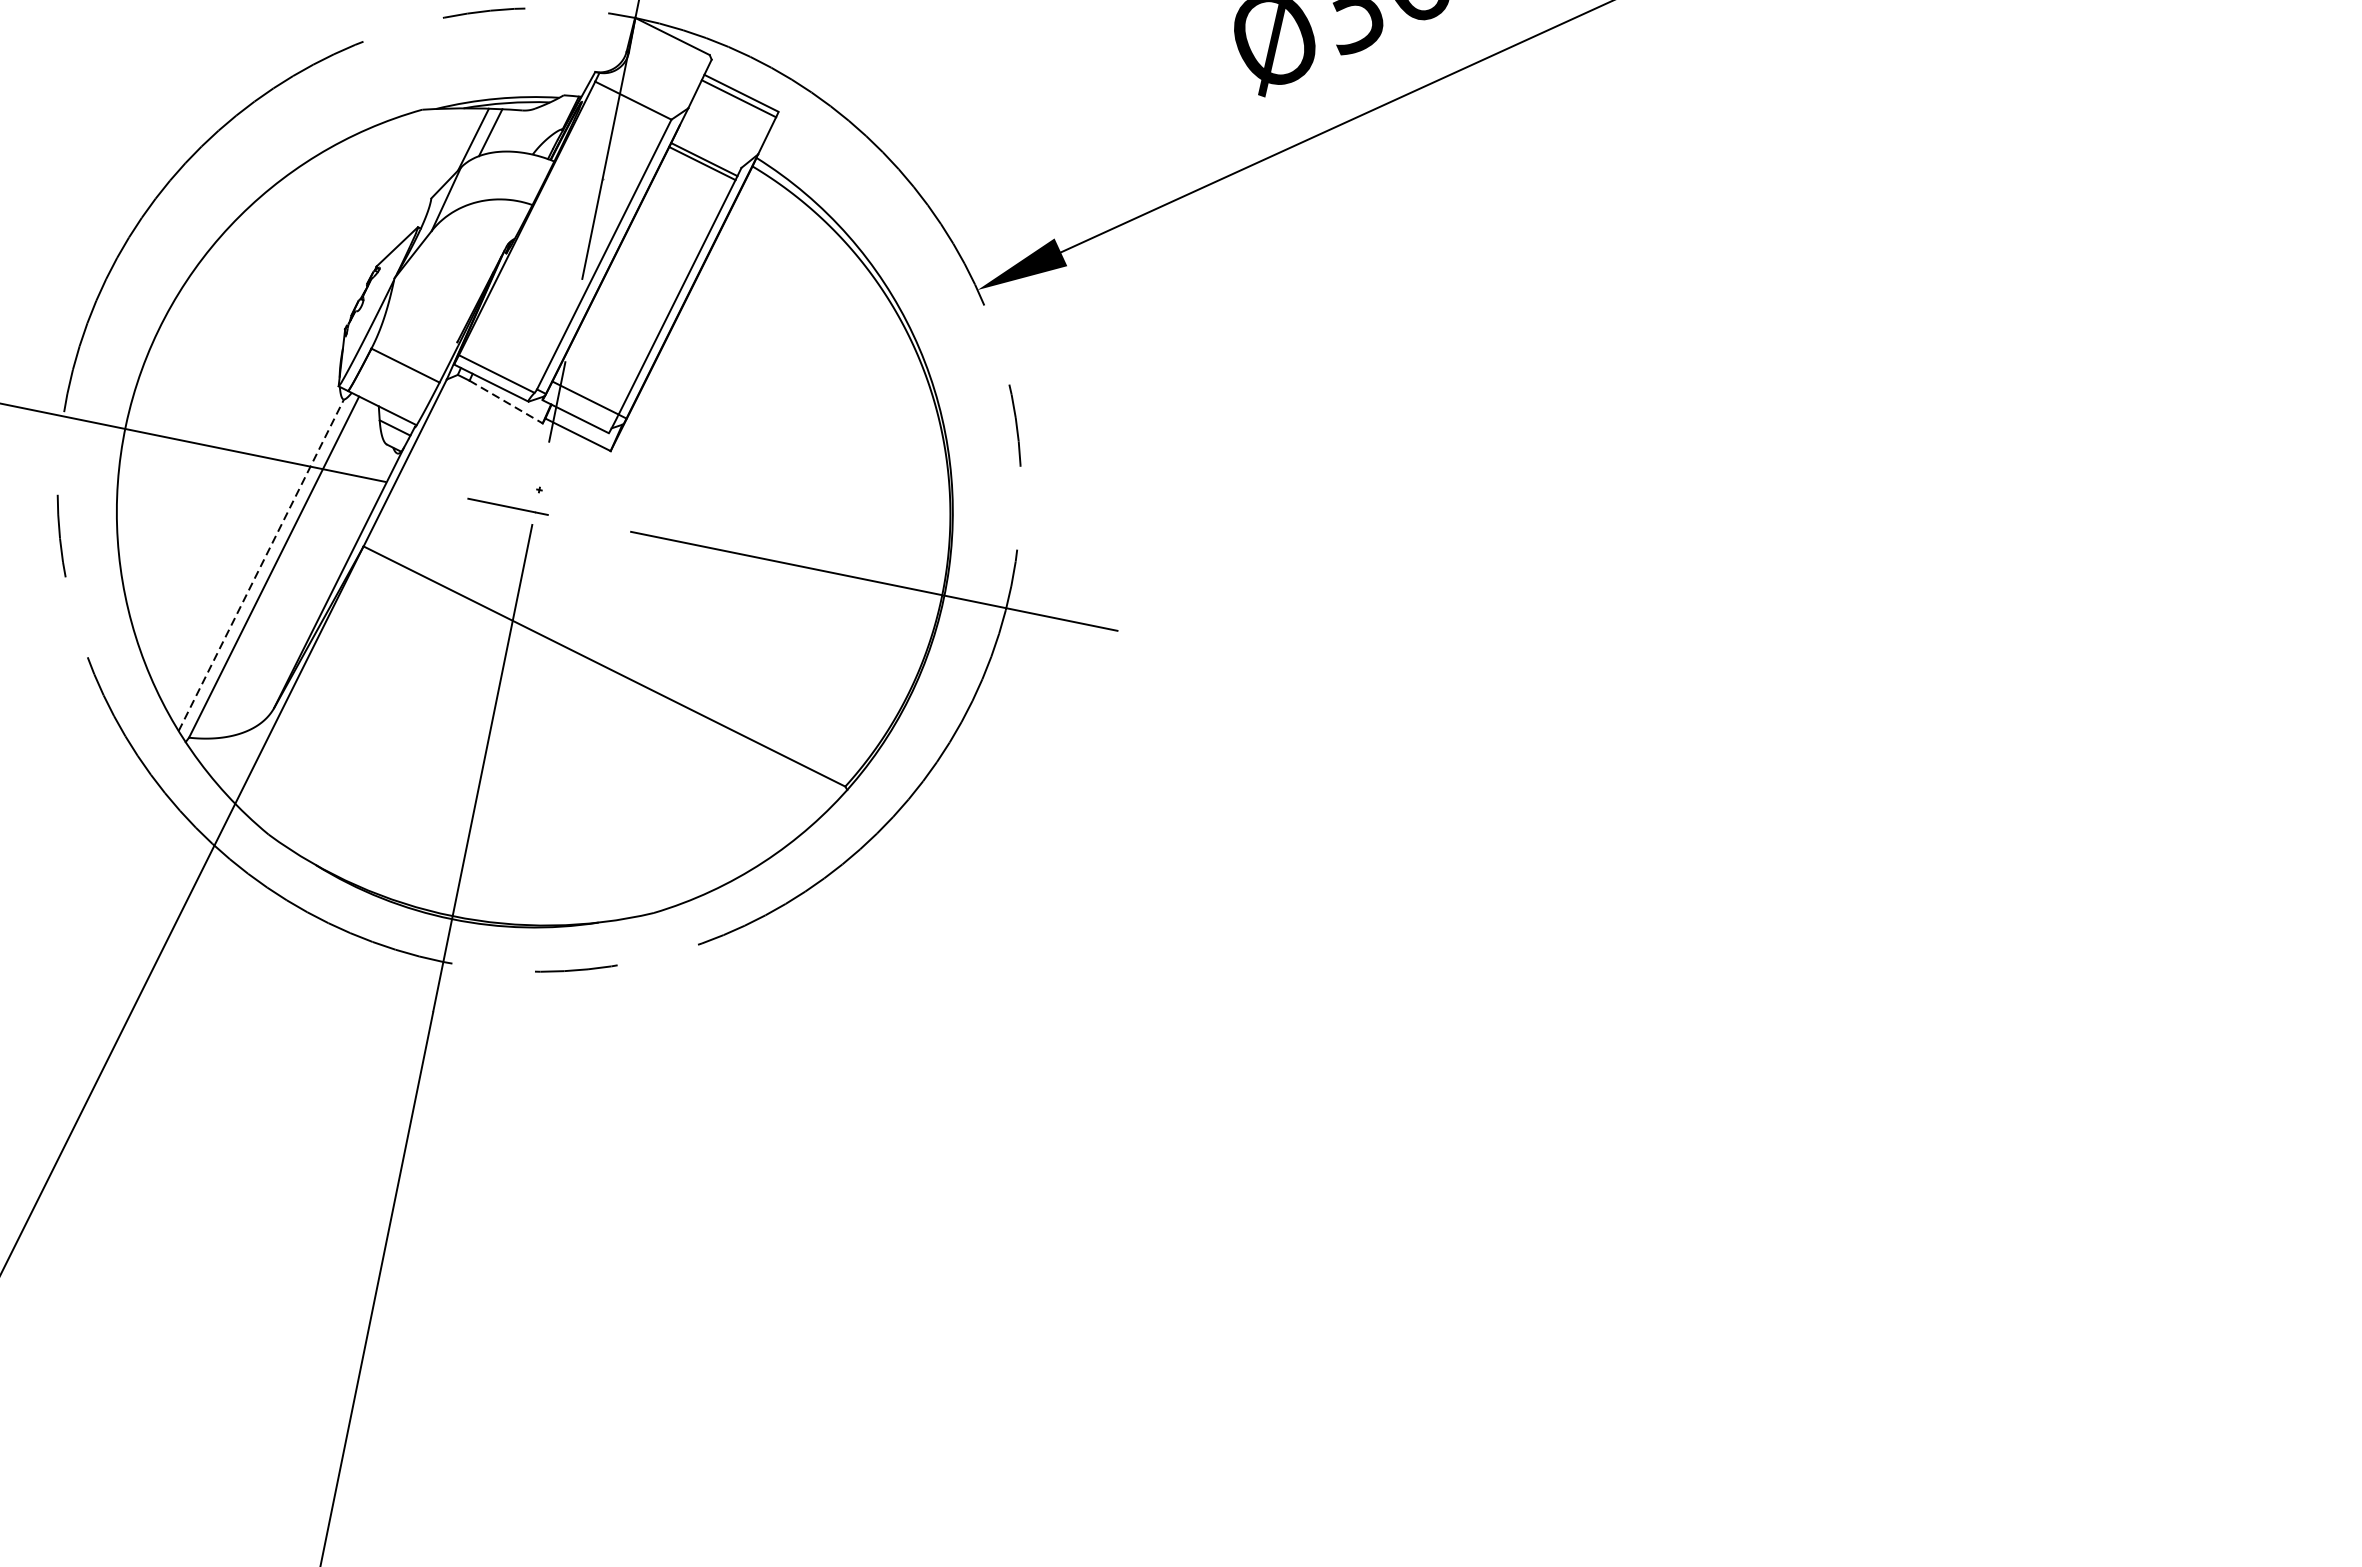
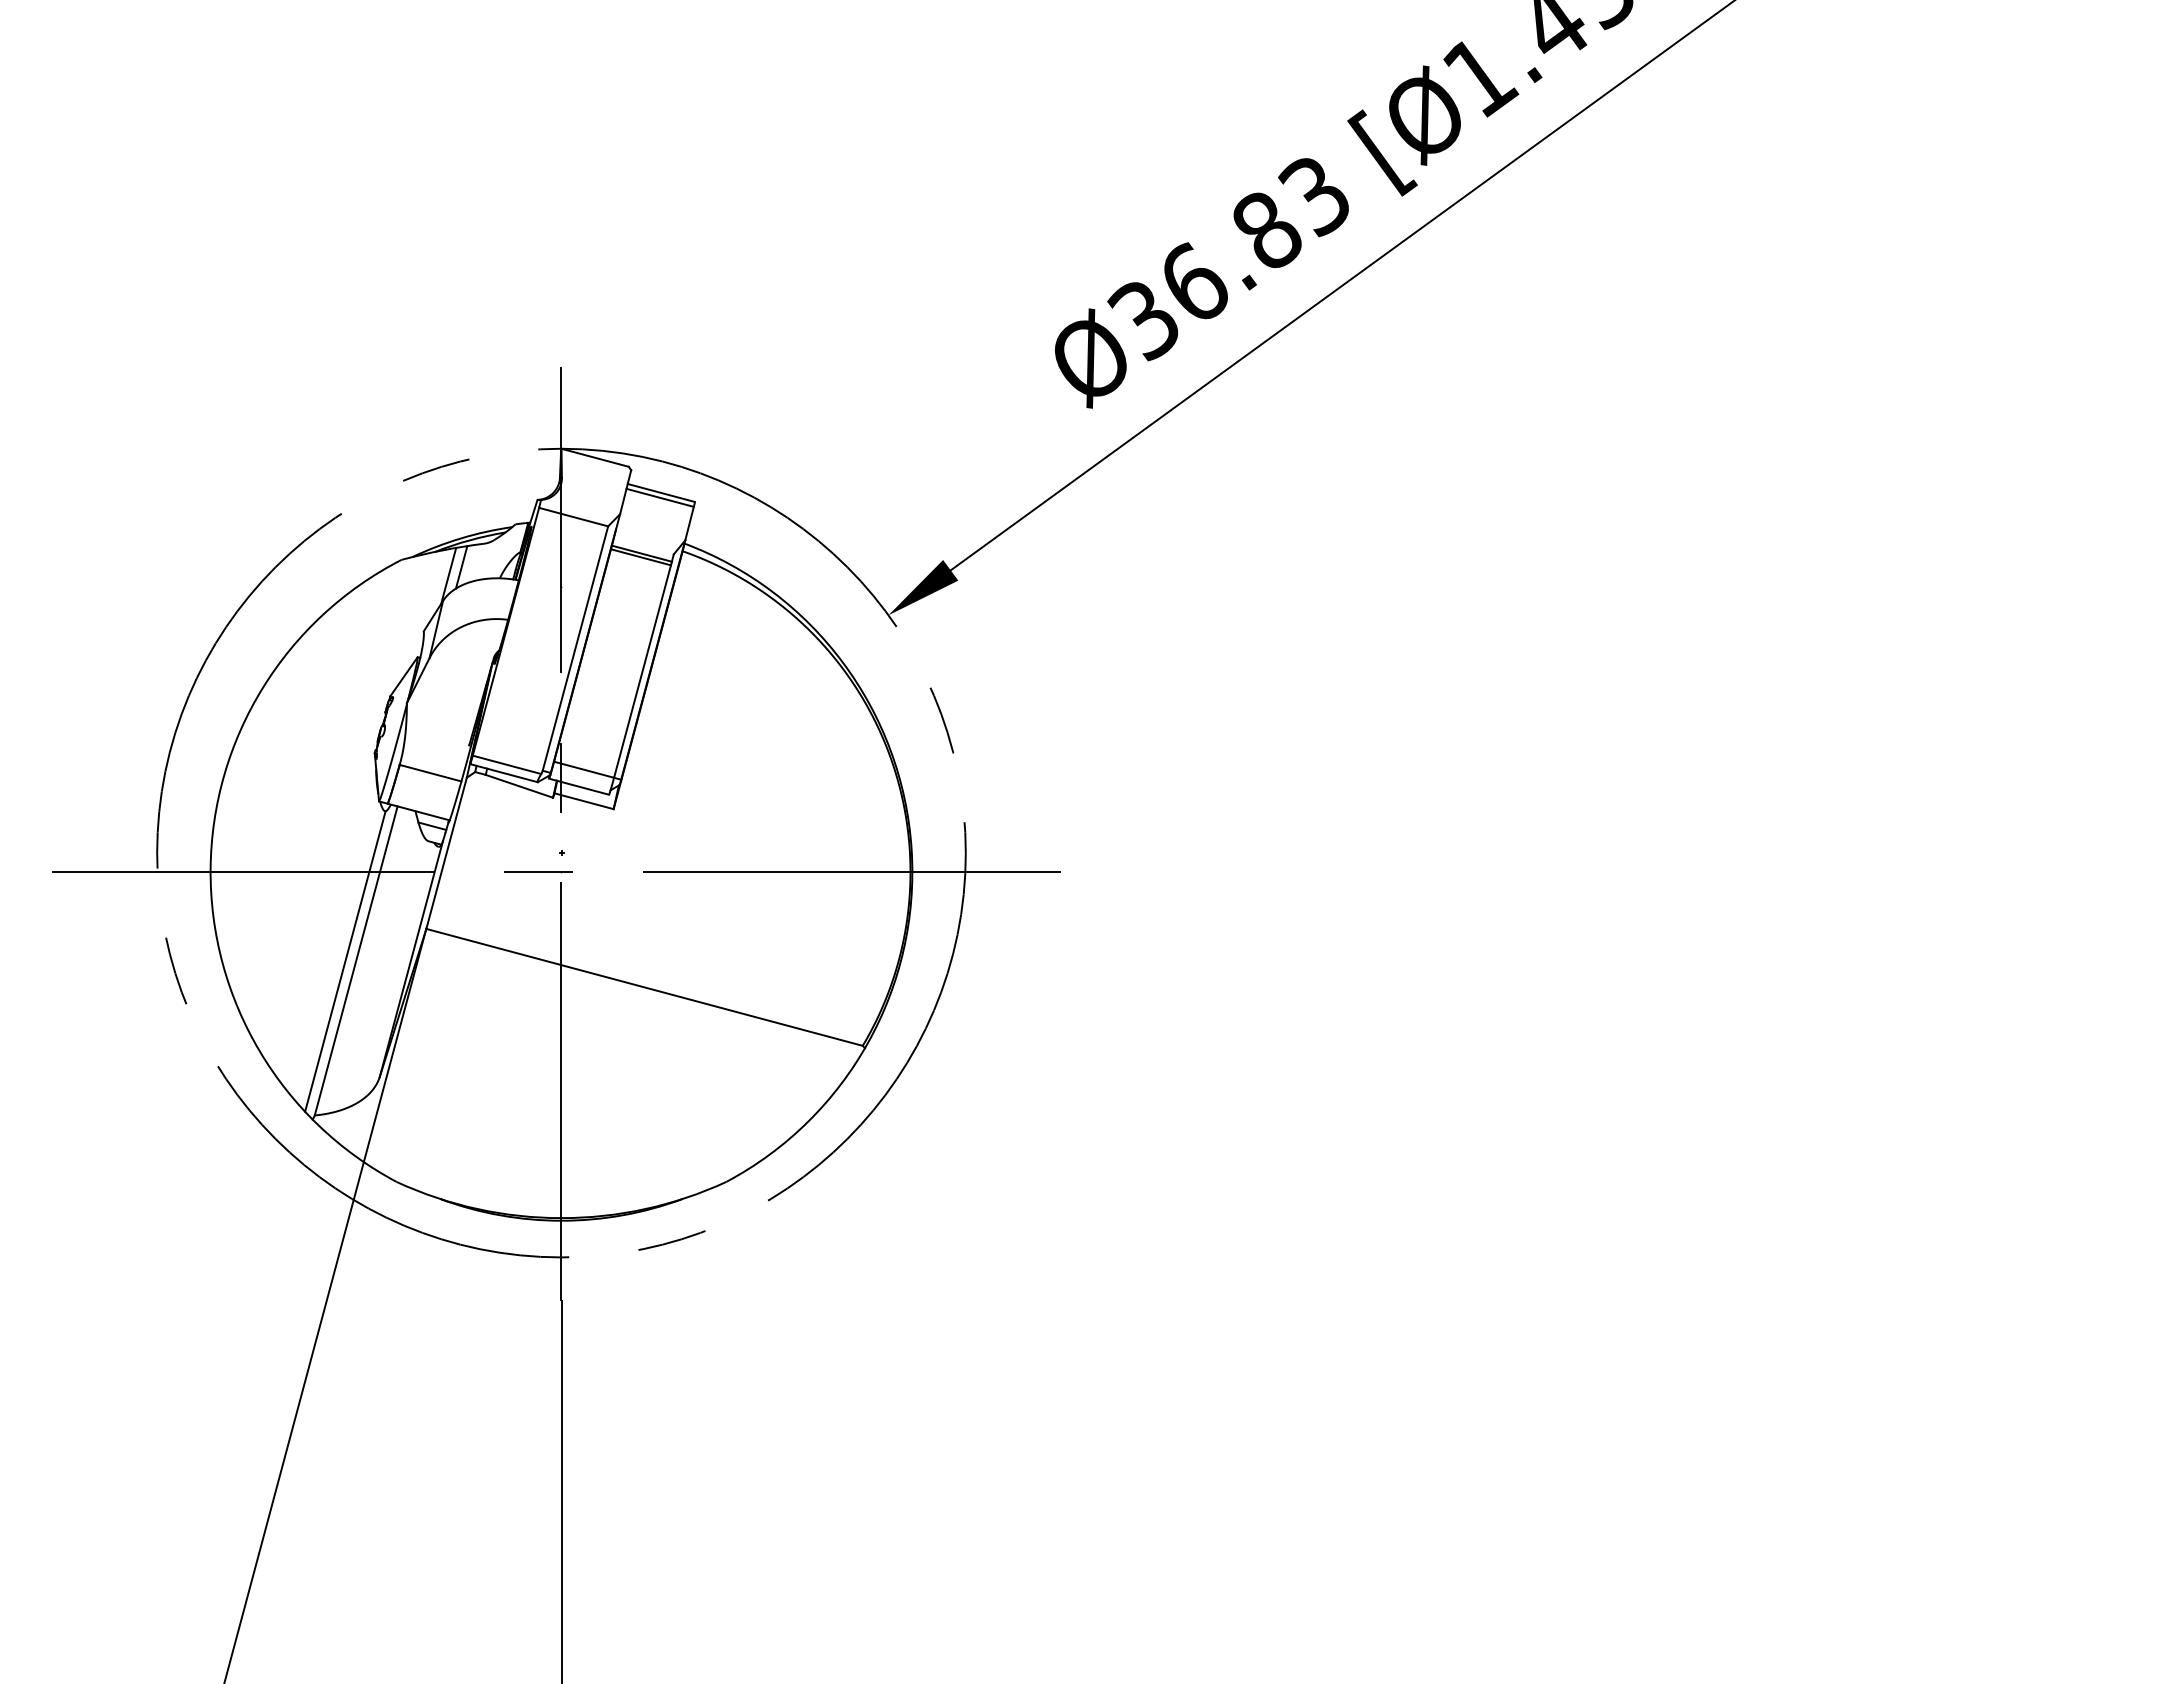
line: (506, 402) -> (519, 786), dashed -> solid
line: (261, 565) -> (345, 961), dashed -> solid

